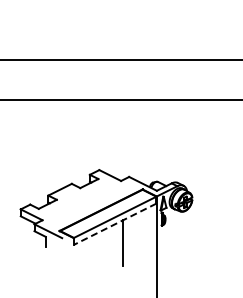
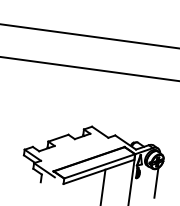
line: (114, 224) -> (98, 172), dashed -> solid
line: (187, 227) -> (156, 182), added

